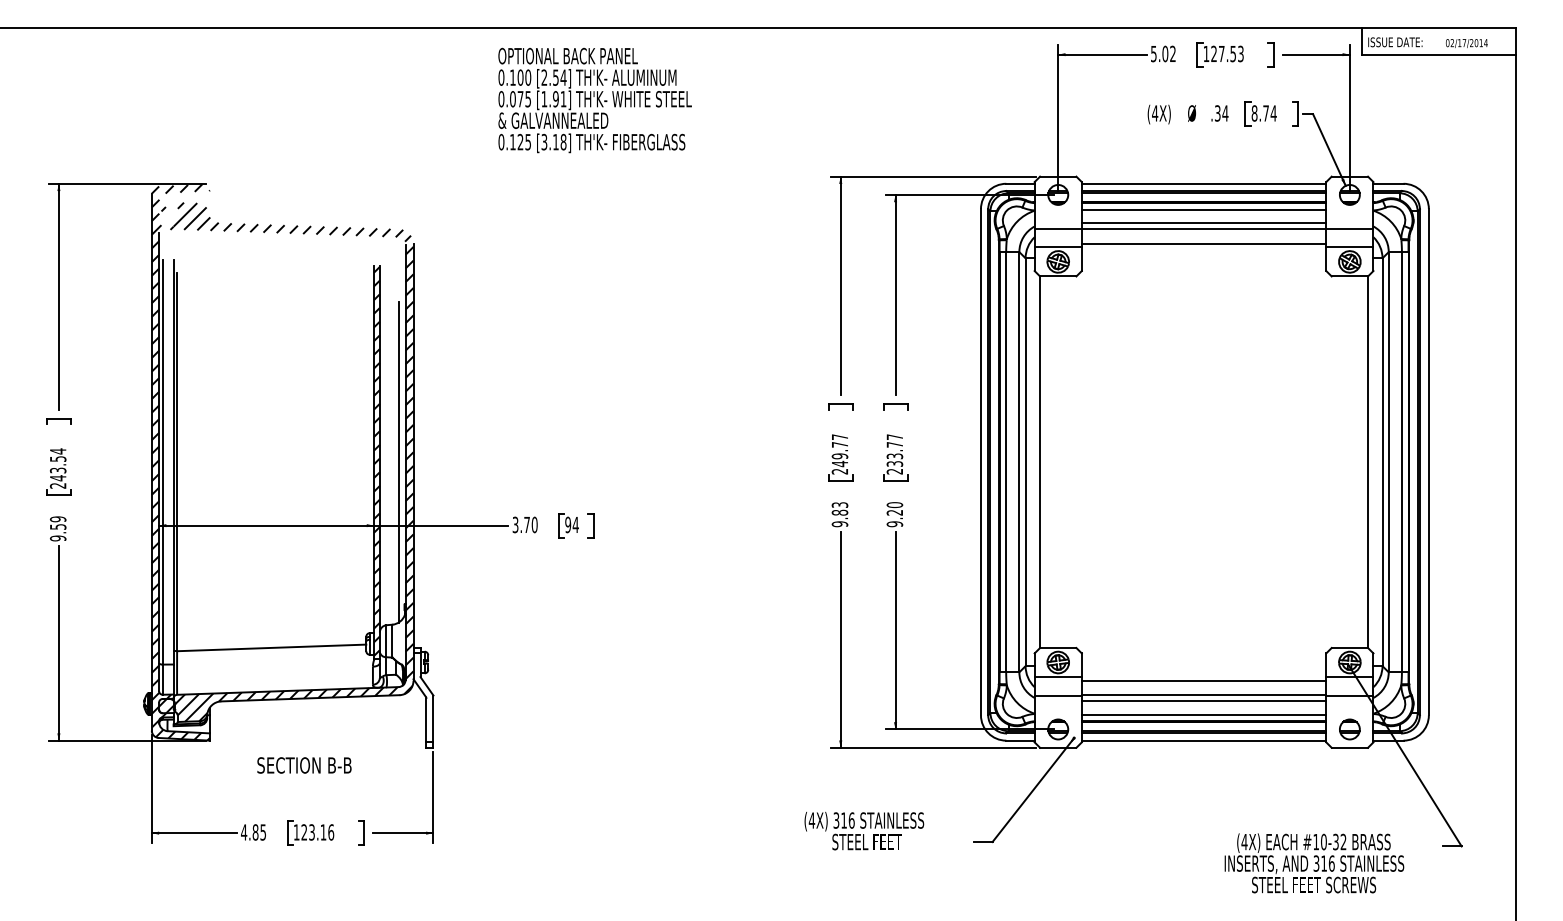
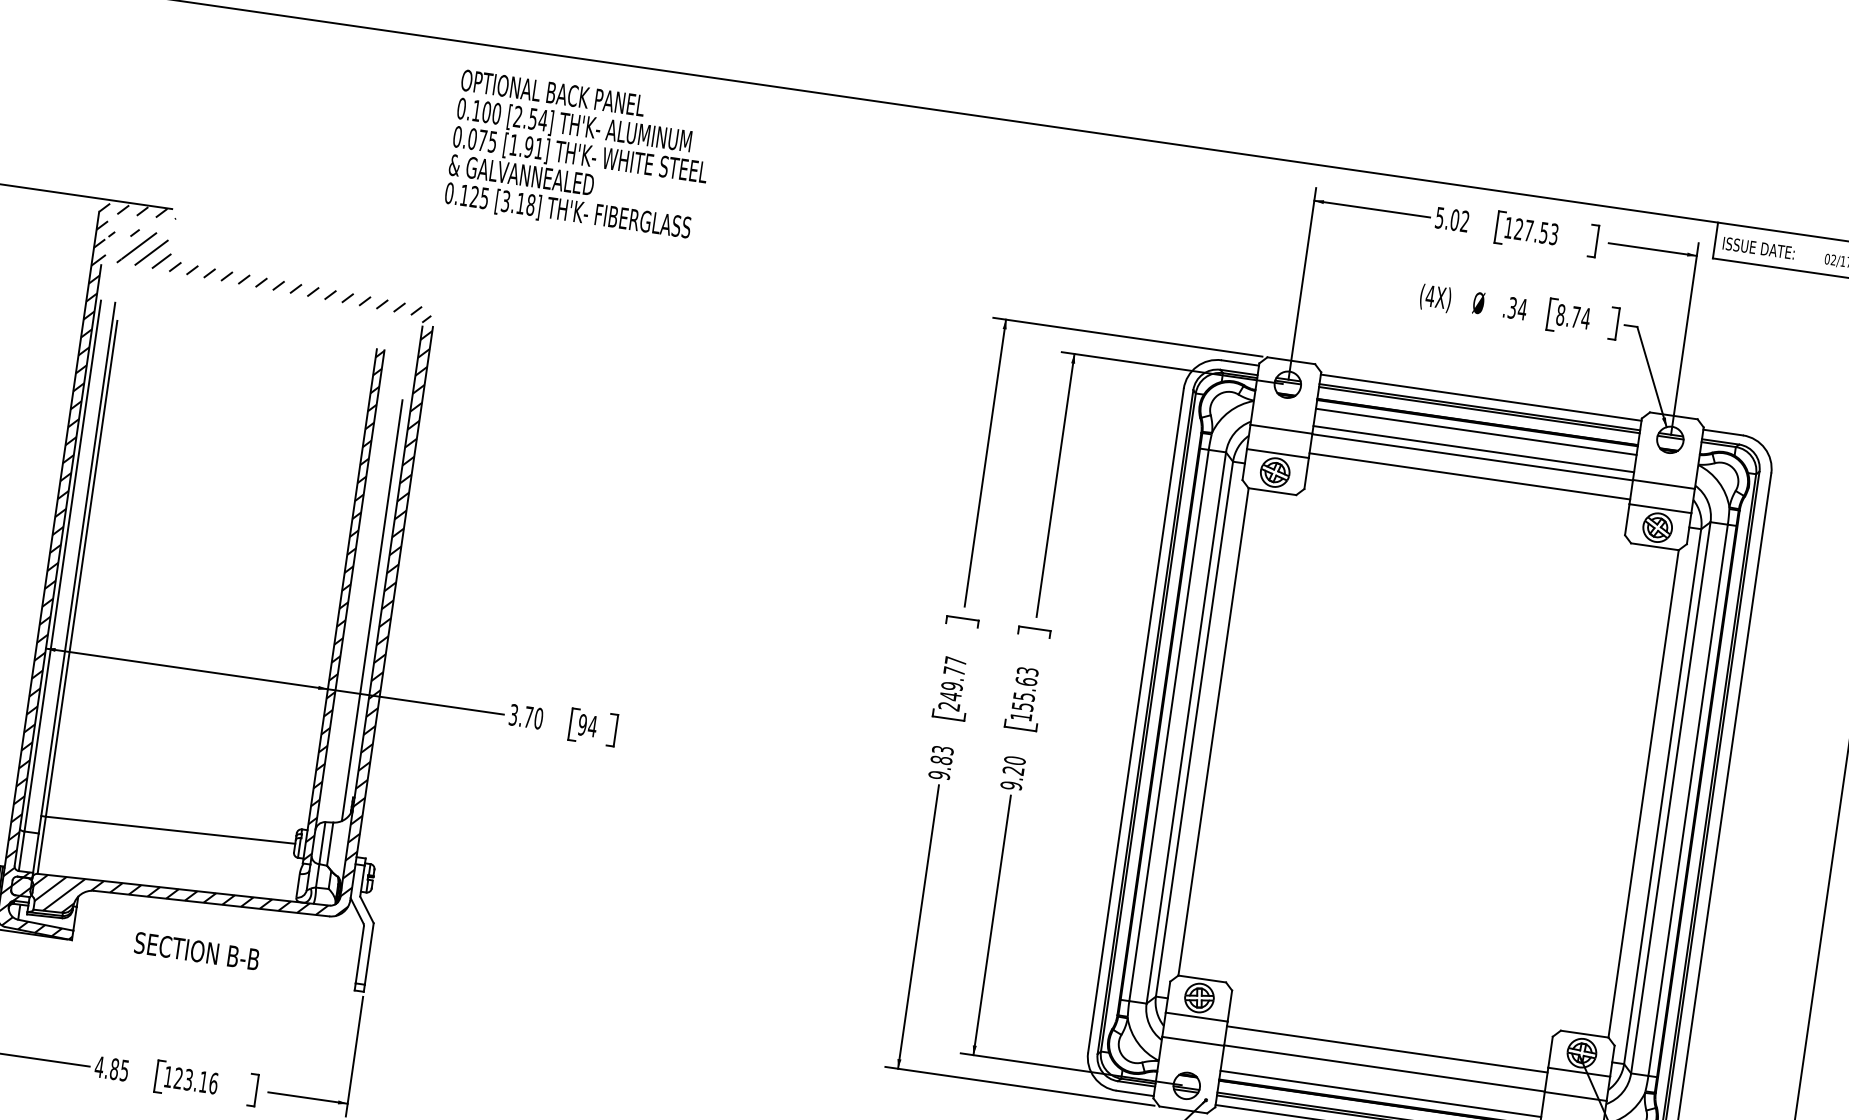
text: (594, 100) -> (579, 156), moved
text: (894, 454) -> (1024, 694), 233.77 -> 155.63
line: (1203, 701) -> (1382, 1076), removed
text: (304, 765) -> (197, 951), moved

